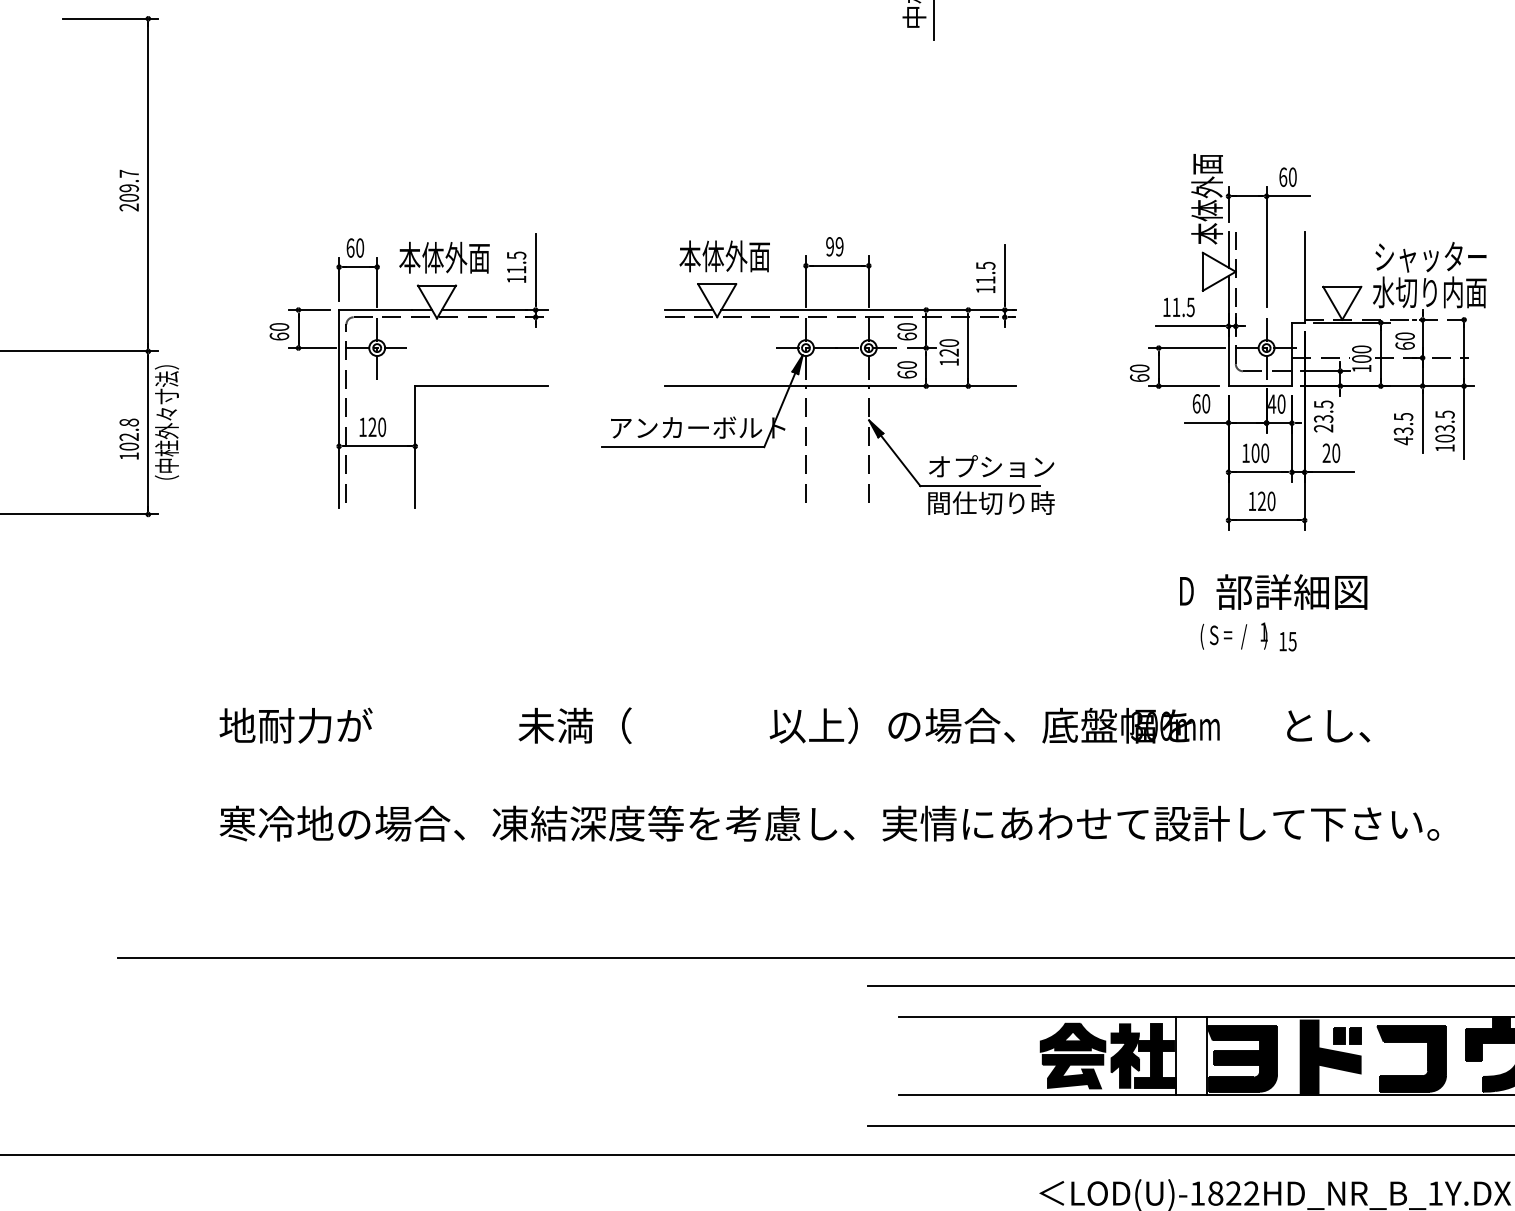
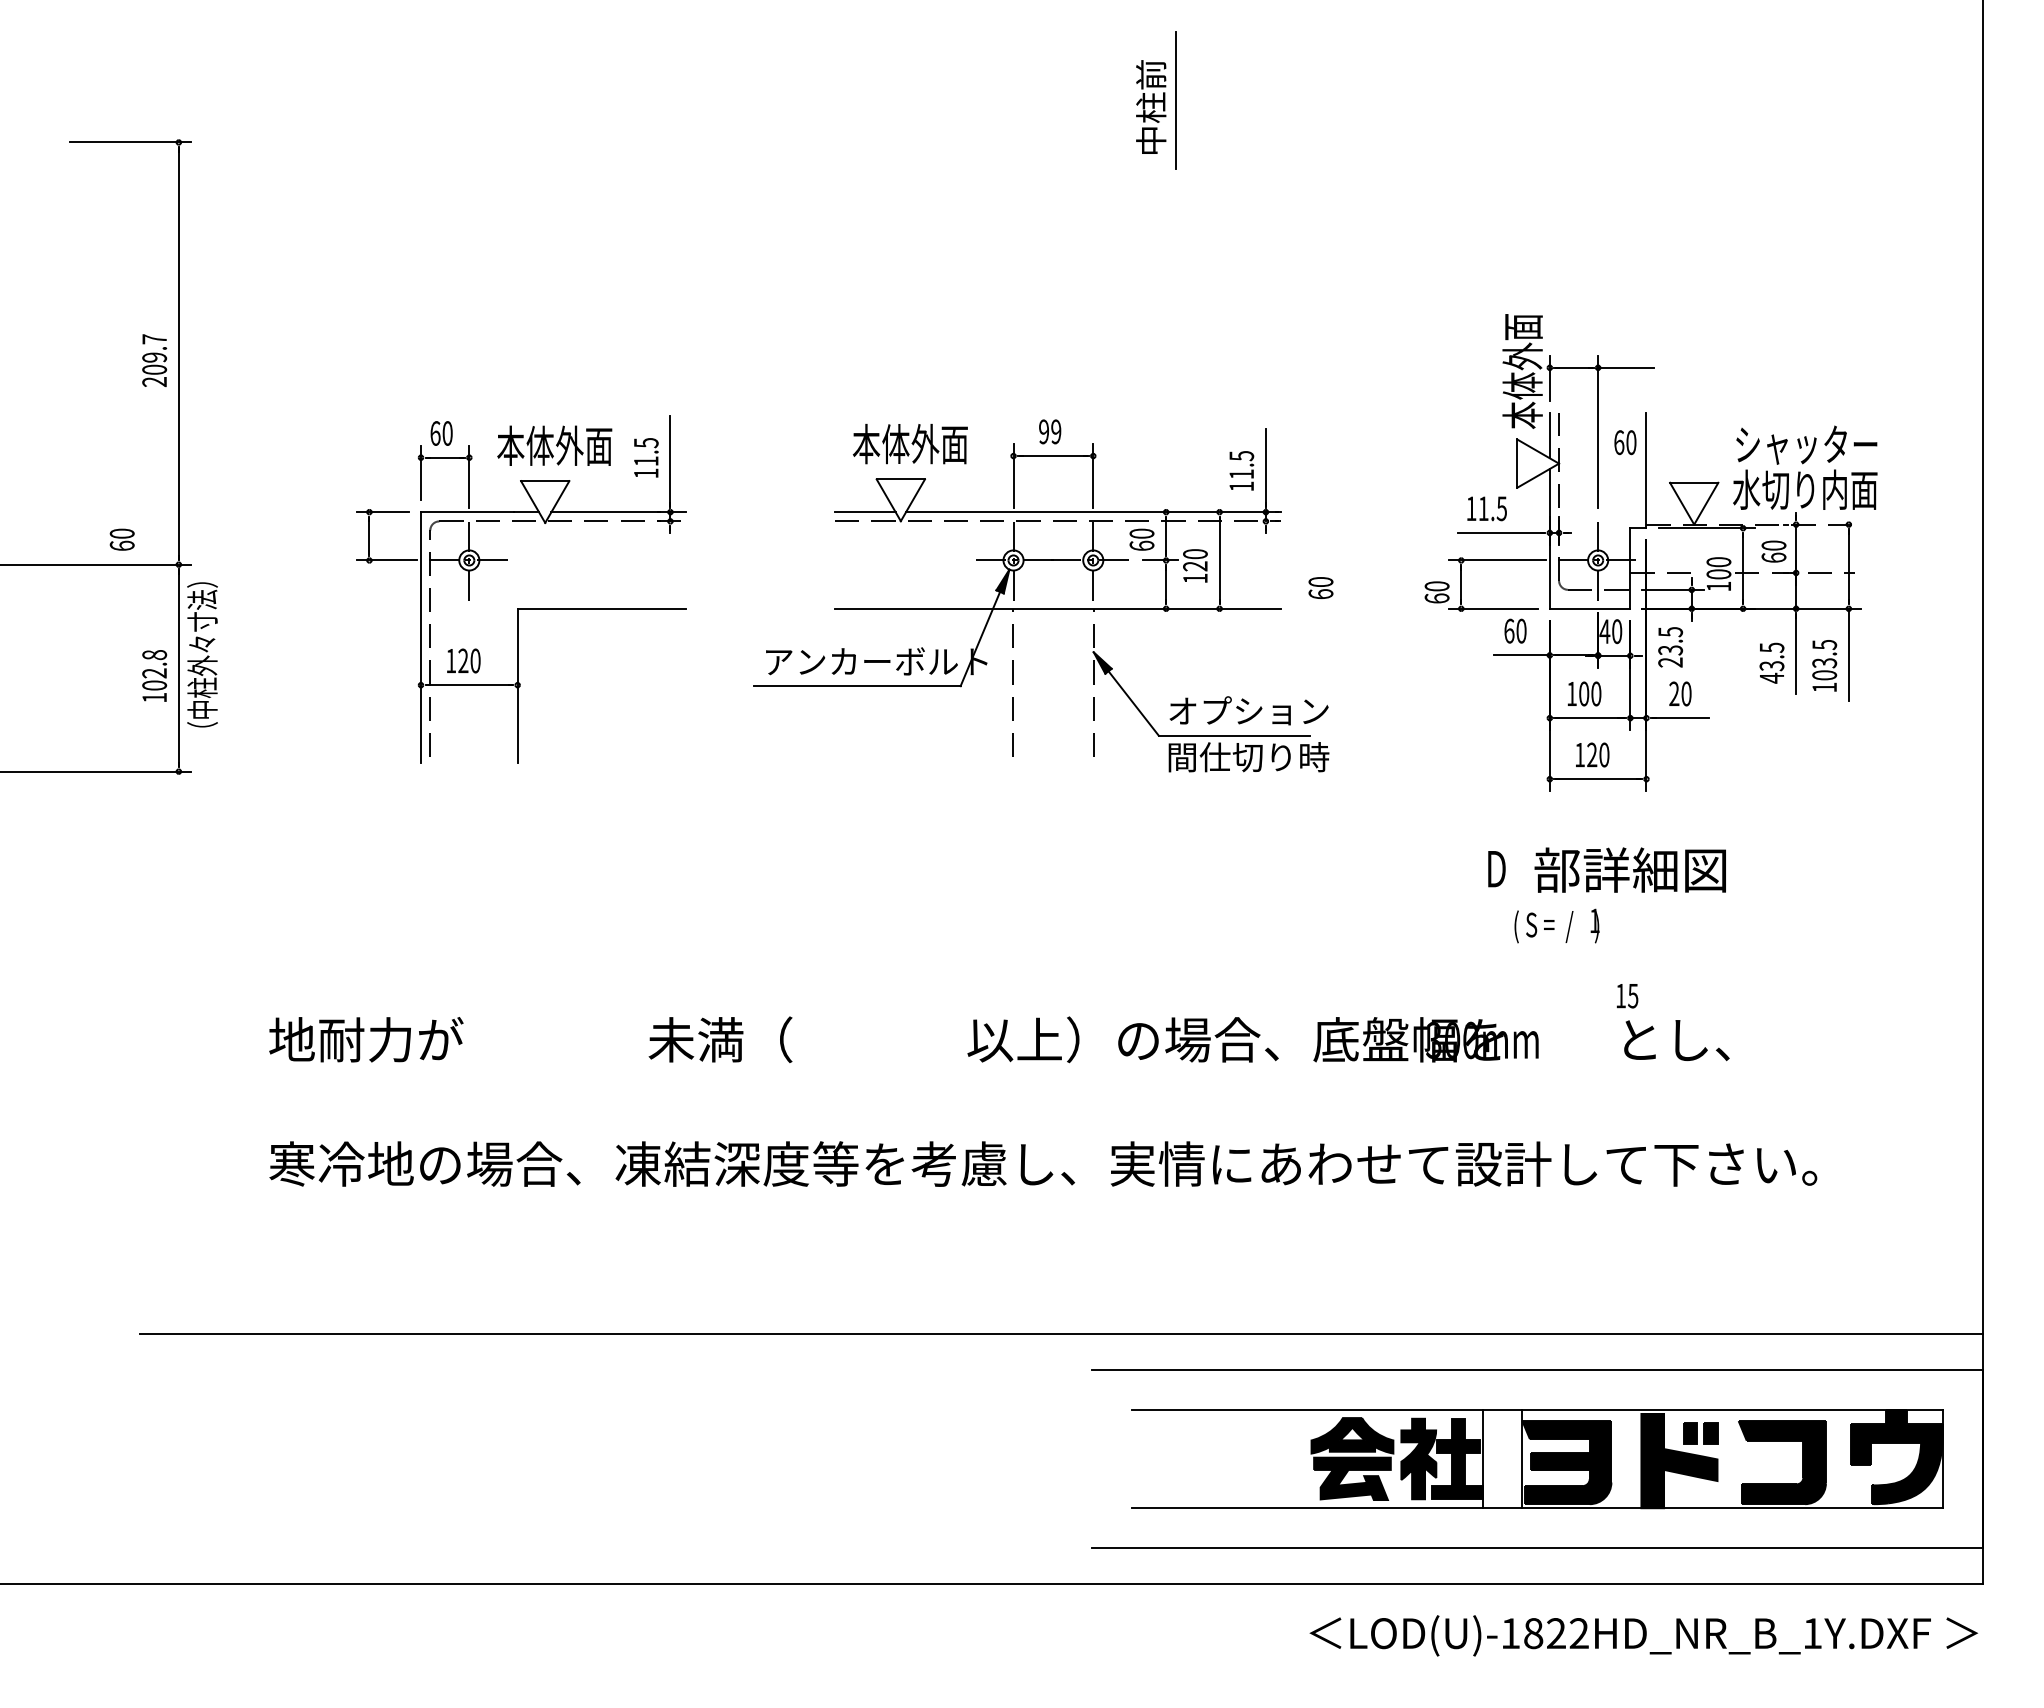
text: (1288, 177) -> (1625, 442), moved
text: (278, 331) -> (121, 539), moved
text: (906, 369) -> (1320, 587), moved
text: (1288, 642) -> (1627, 996), moved

